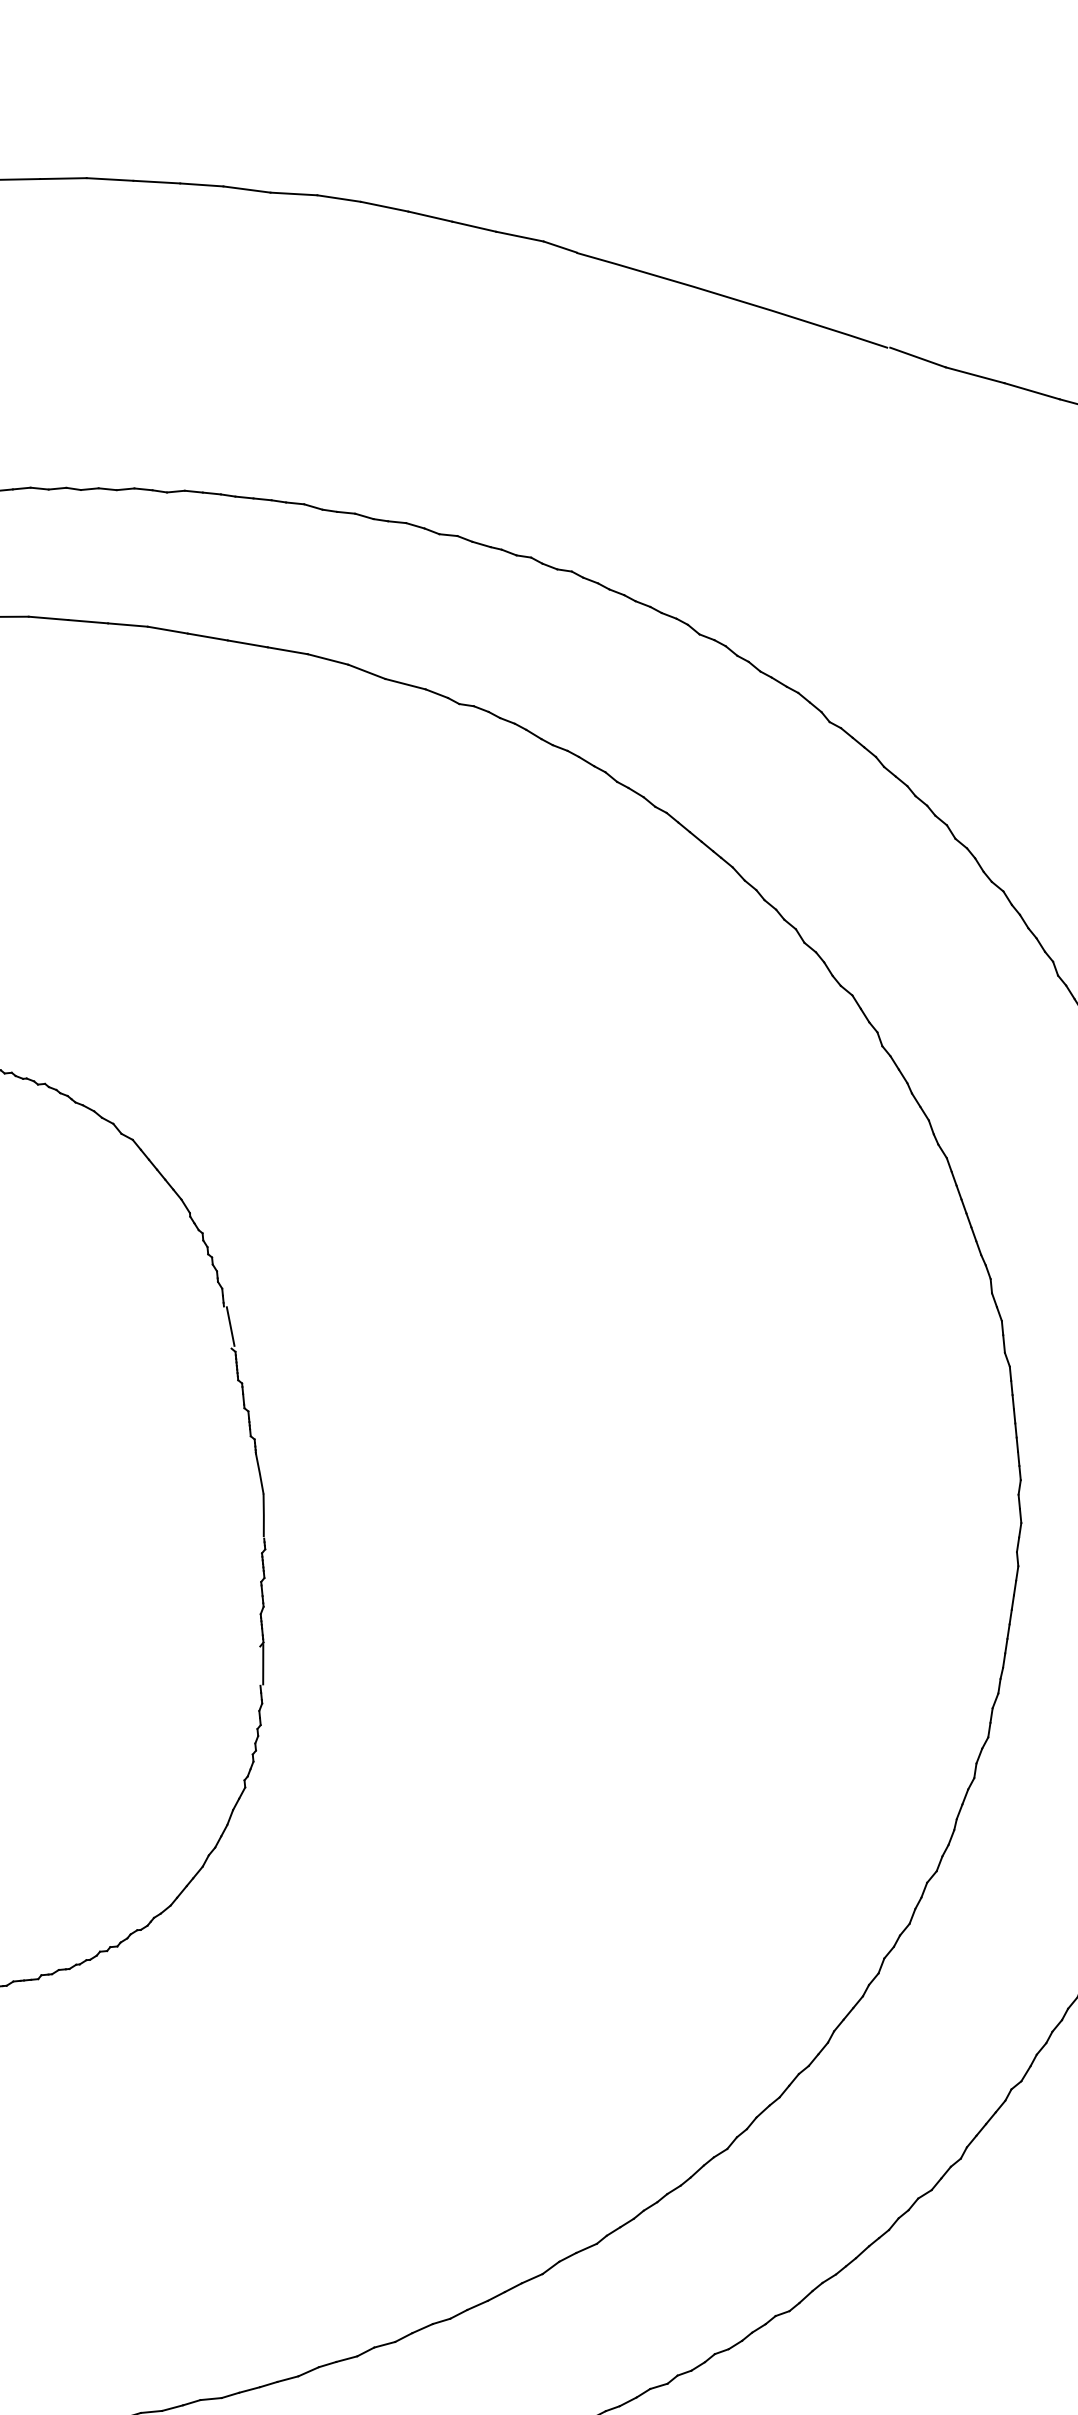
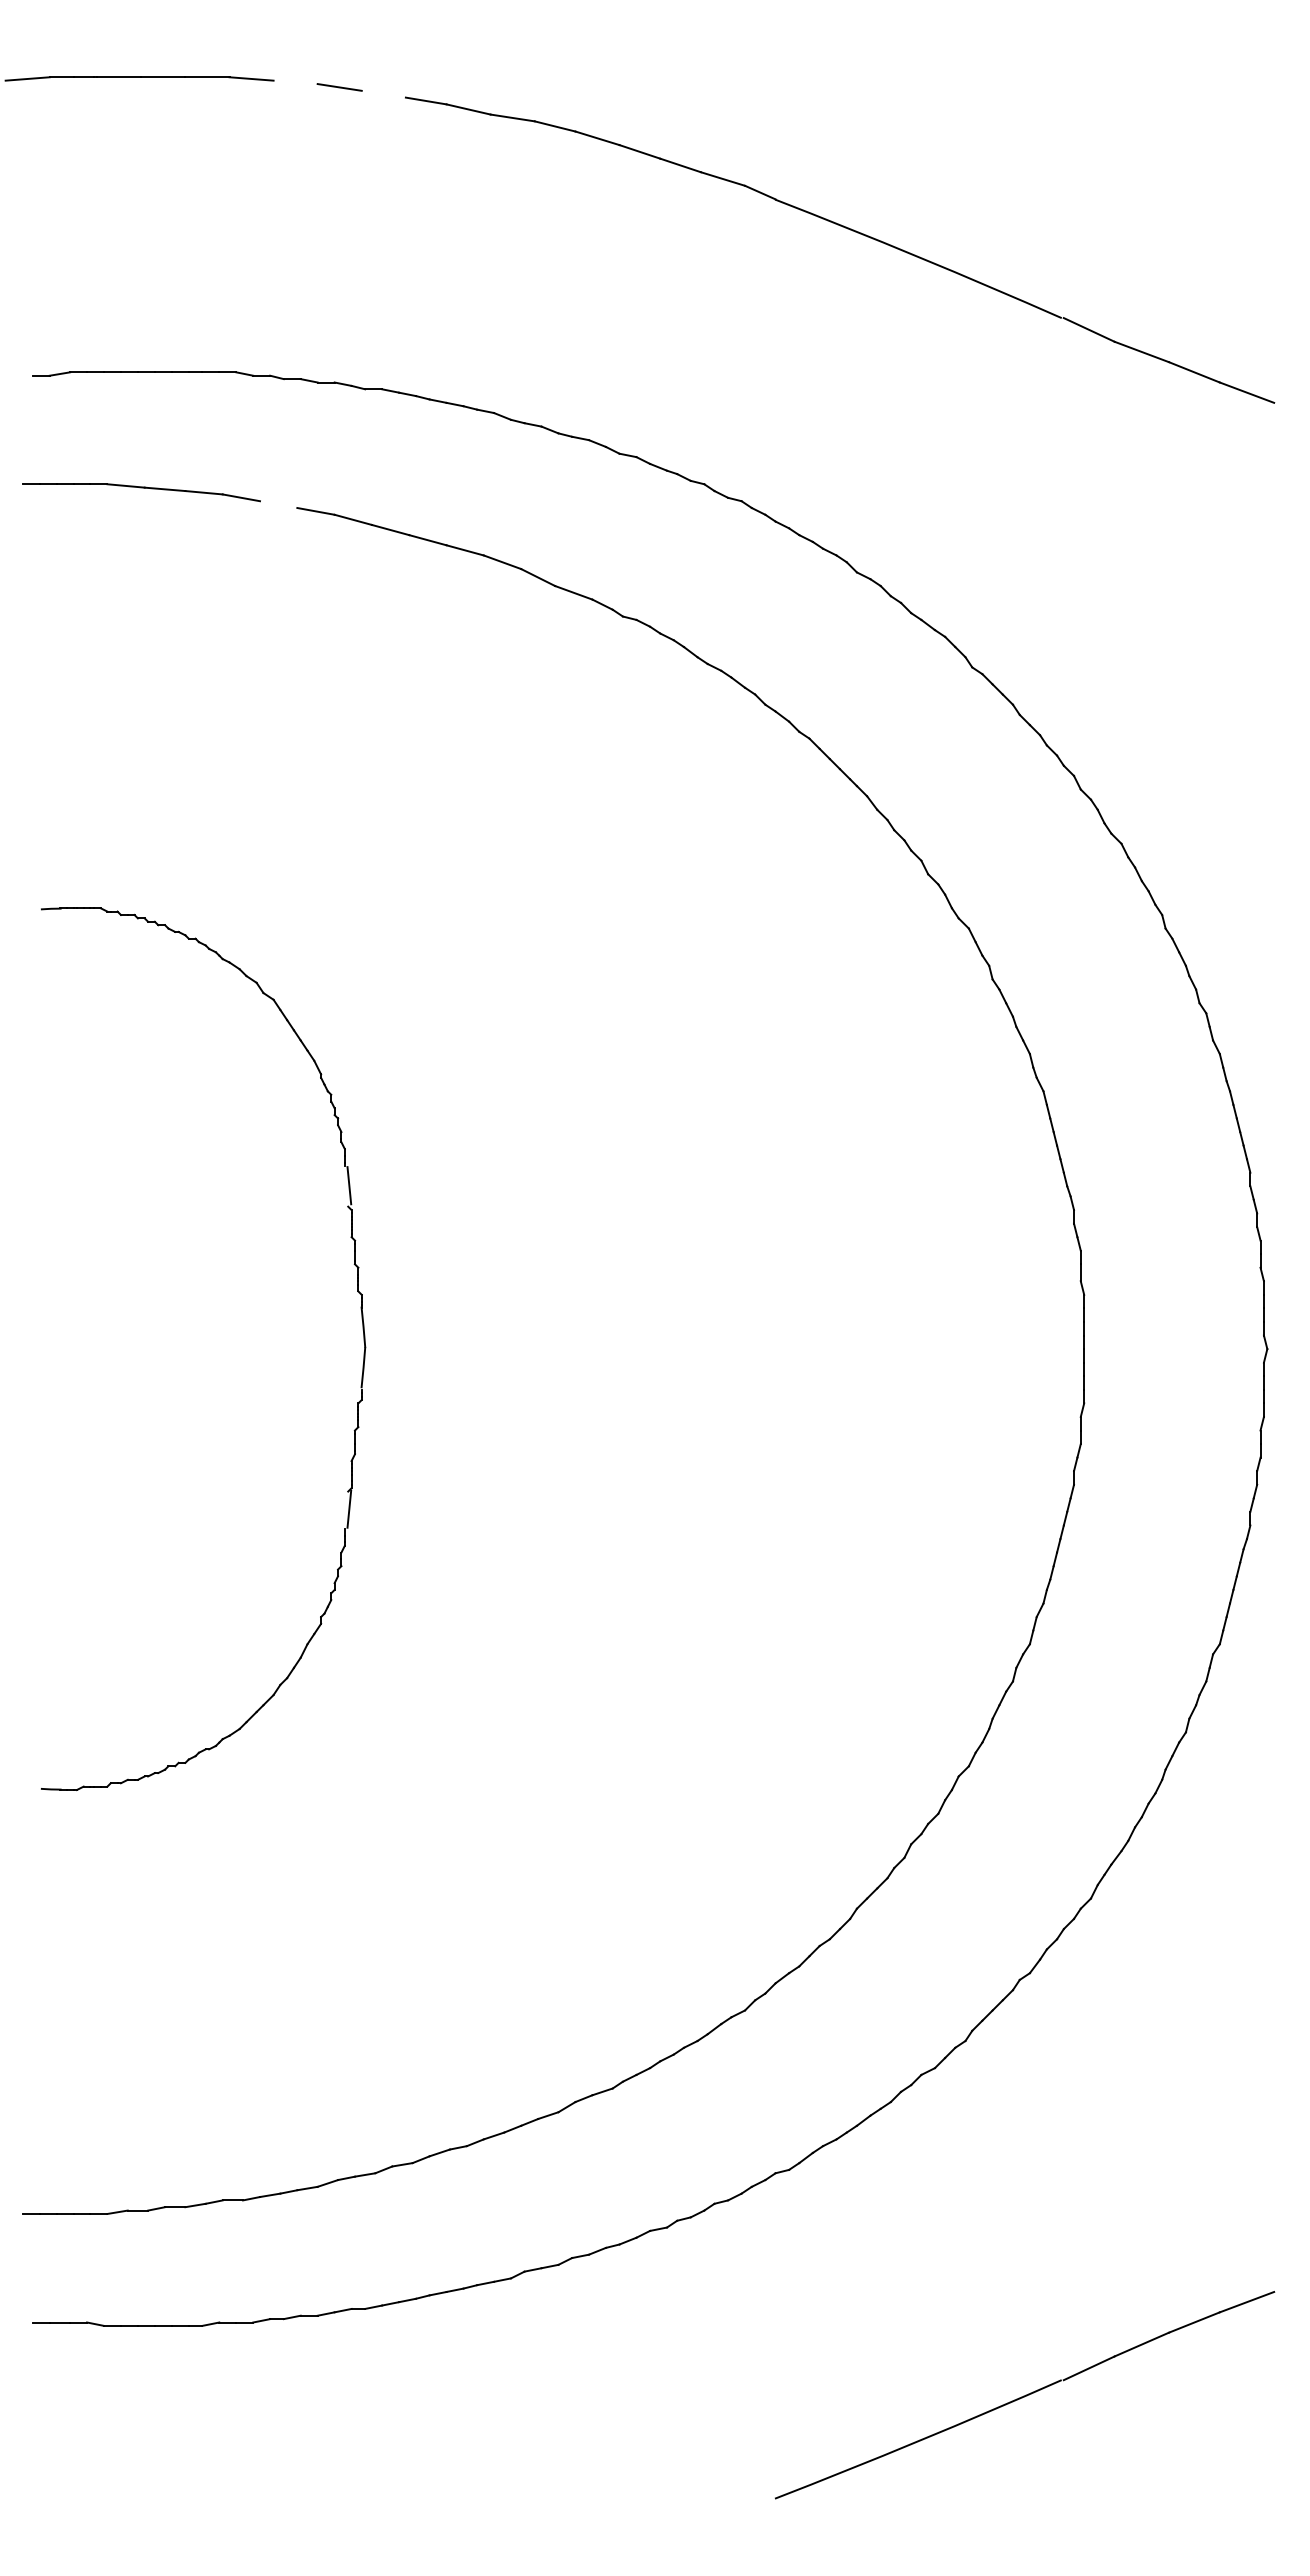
line: (63, 178) -> (295, 82), removed
line: (156, 181) -> (383, 93), removed
line: (88, 621) -> (278, 504), removed

